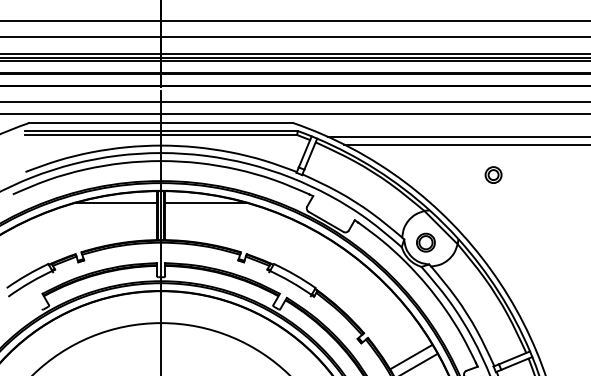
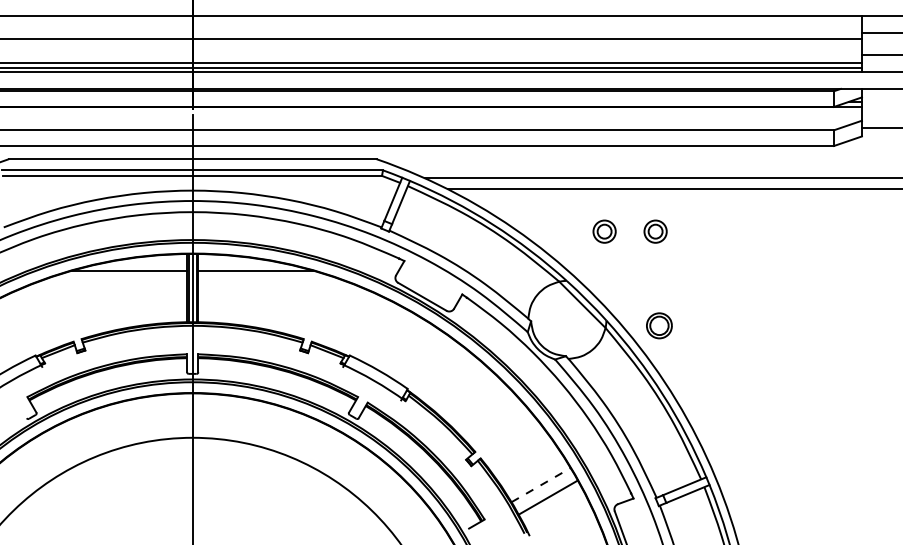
part: (456, 174) -> (604, 231), added
part: (426, 242) -> (659, 325), moved
line: (411, 356) -> (541, 484), solid -> dashed

